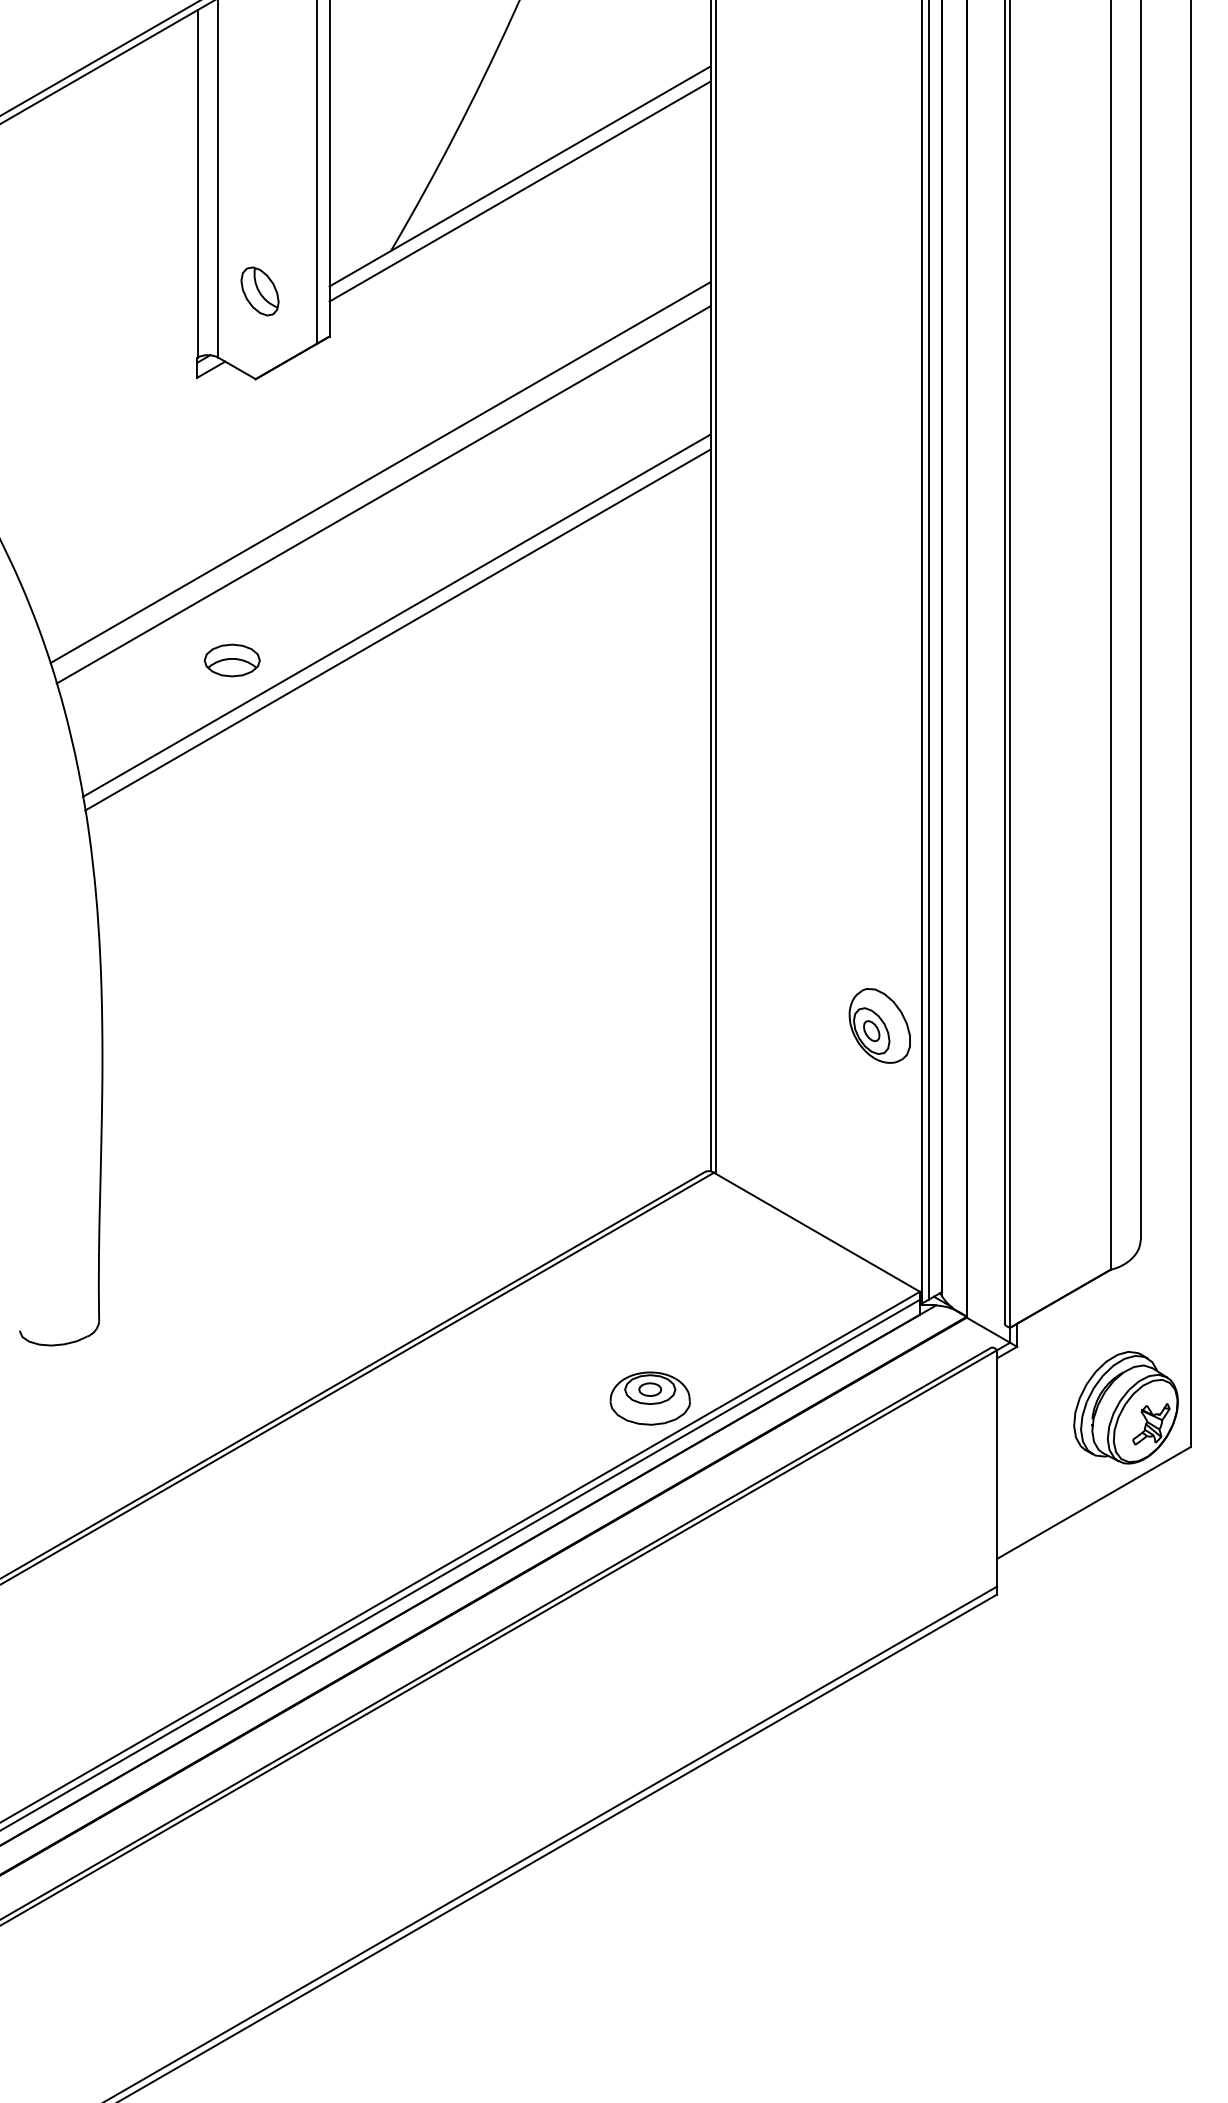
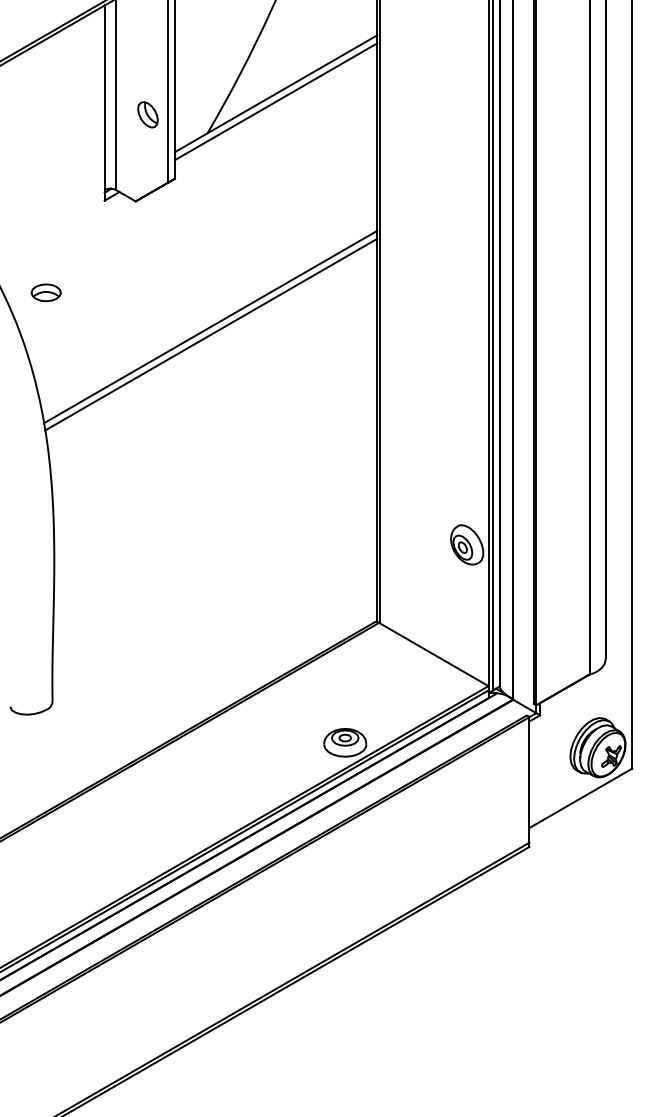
part: (259, 290) -> (147, 114), moved
line: (379, 471) -> (201, 250), removed
line: (383, 494) -> (203, 262), removed
part: (230, 659) -> (45, 292), moved

